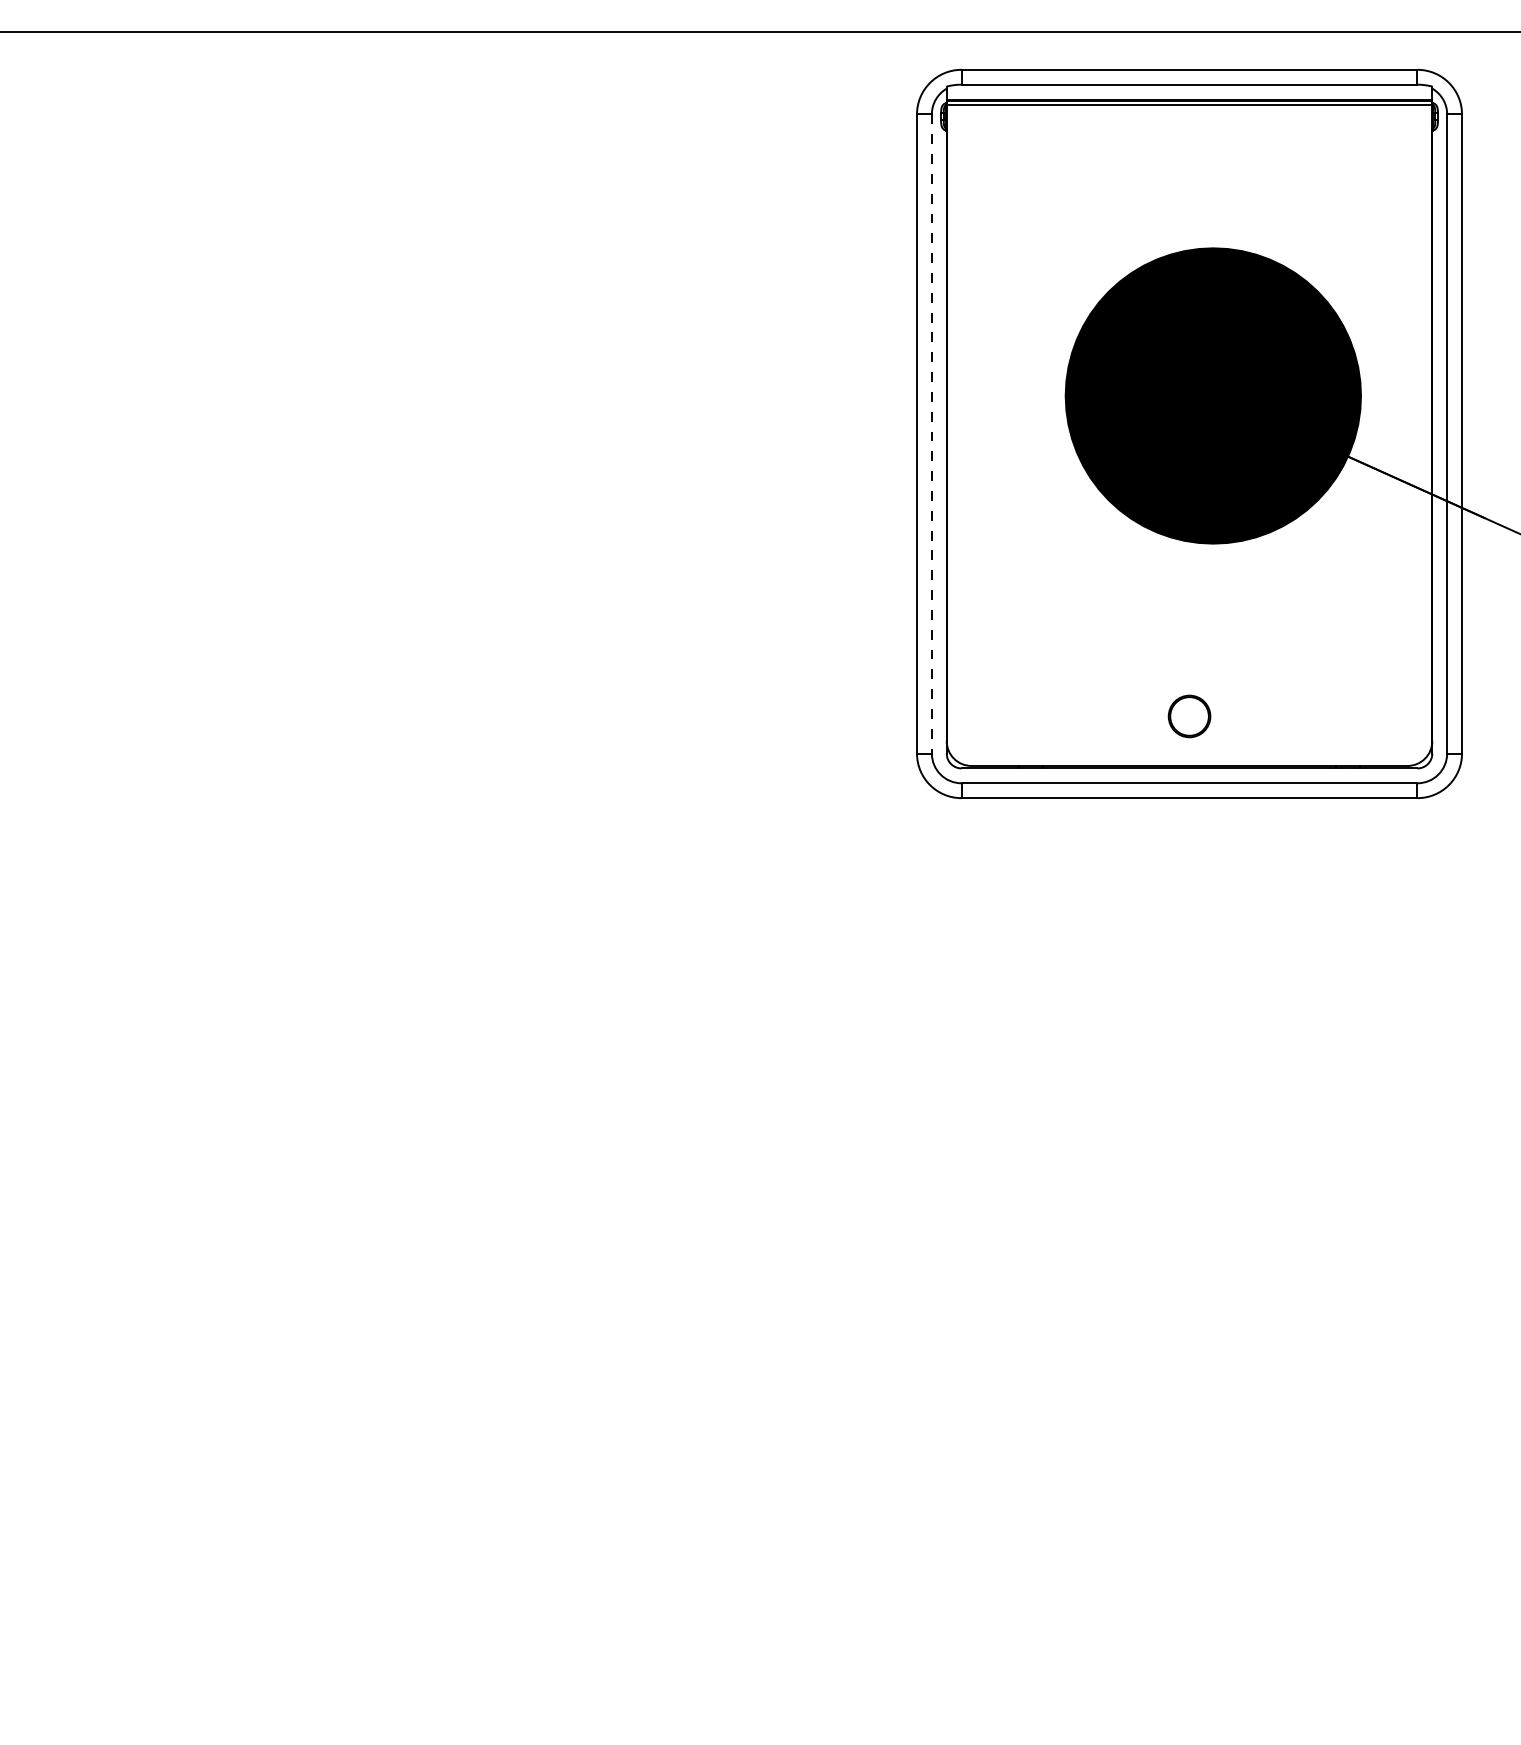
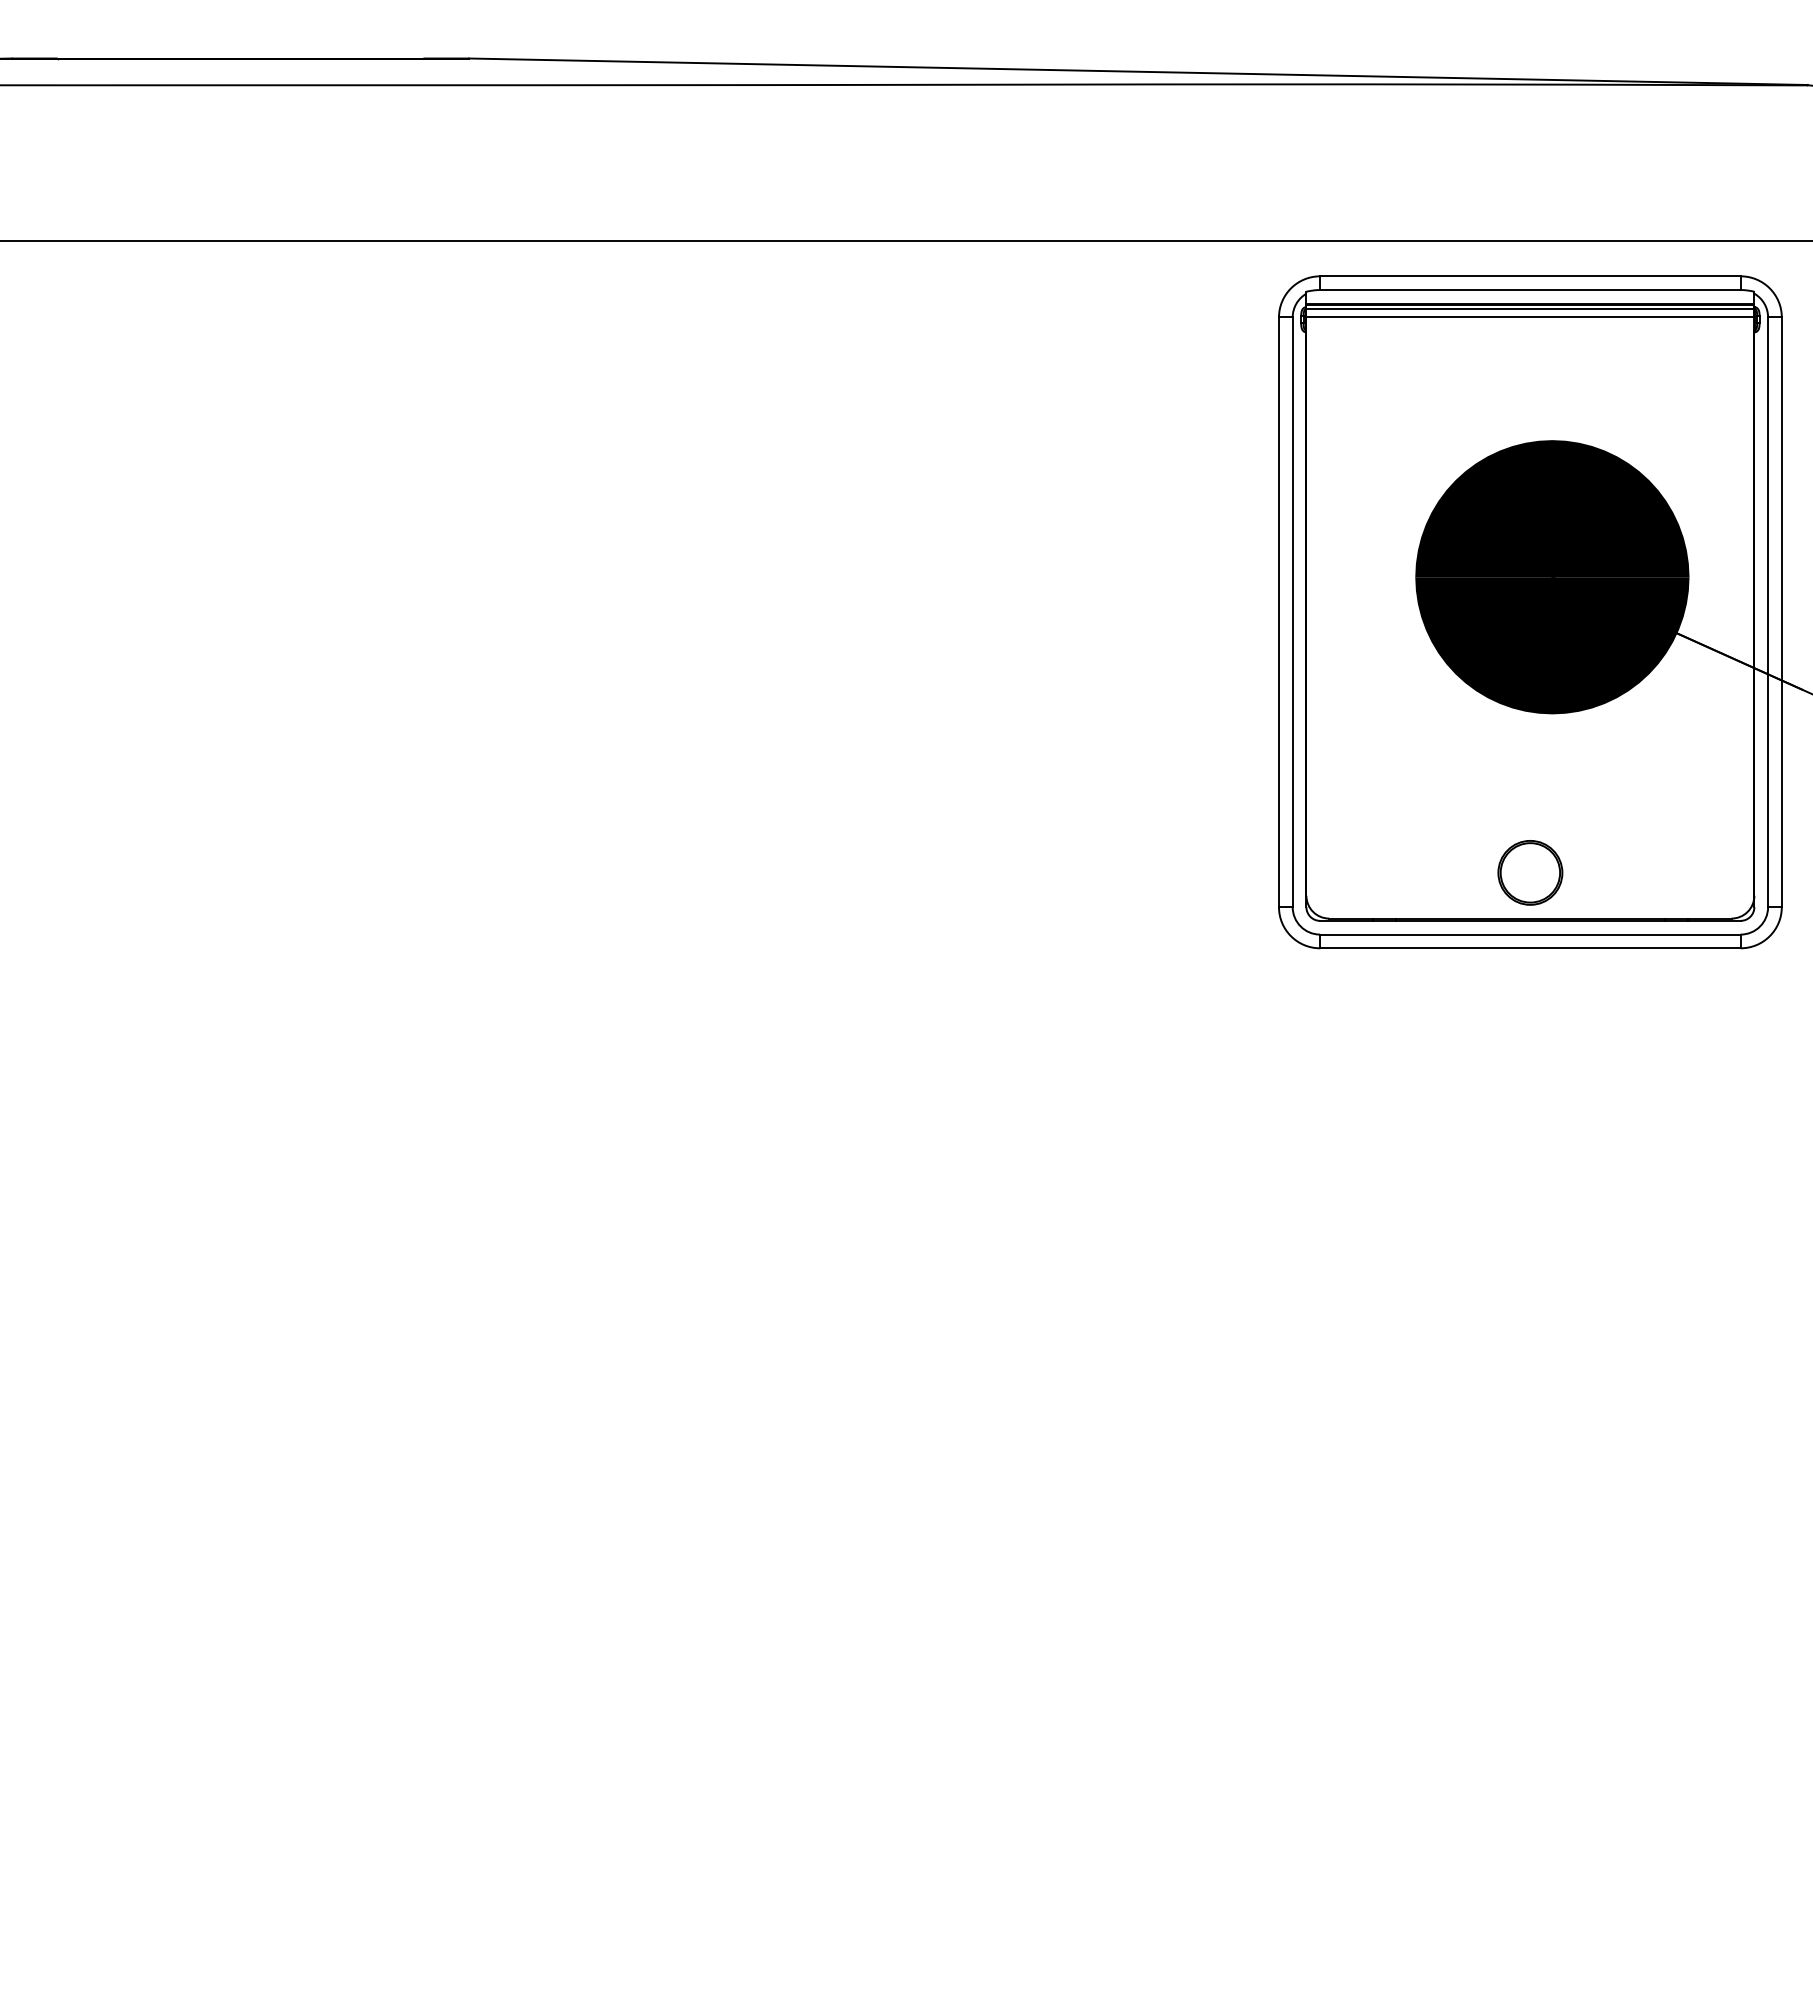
line: (1189, 114) -> (1530, 317), added
line: (931, 434) -> (1292, 612), dashed -> solid
part: (1189, 716) -> (1530, 872), size x1.67

